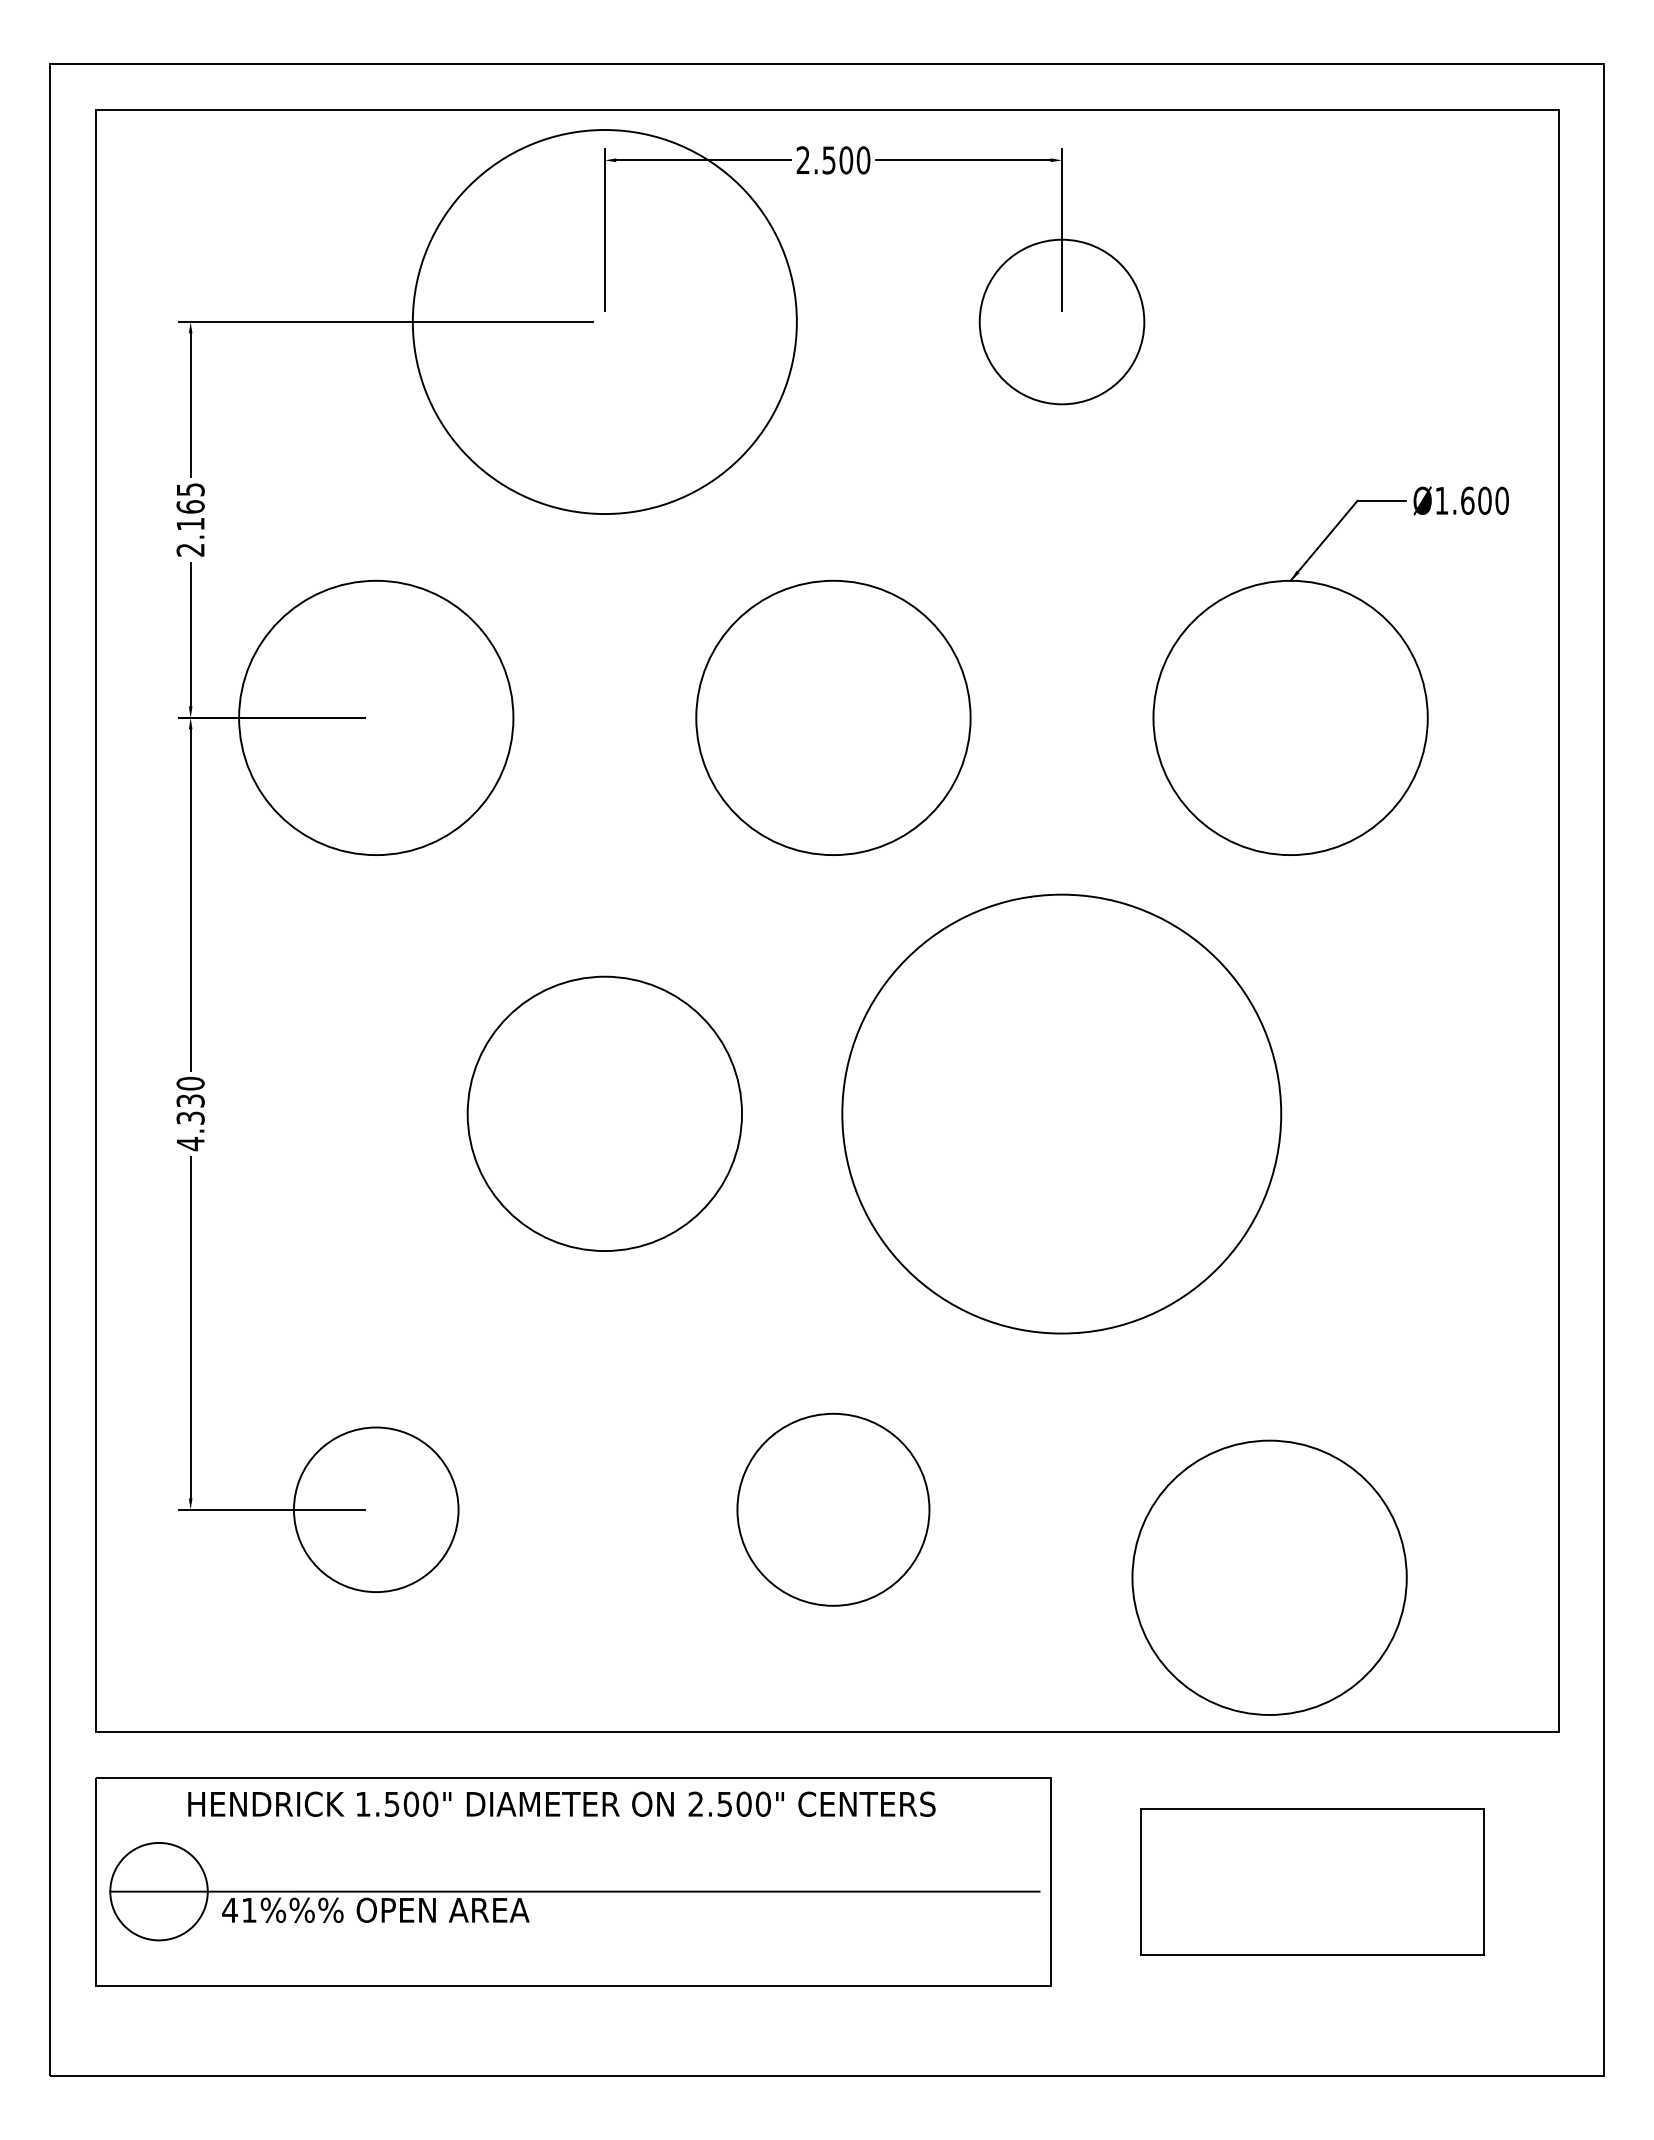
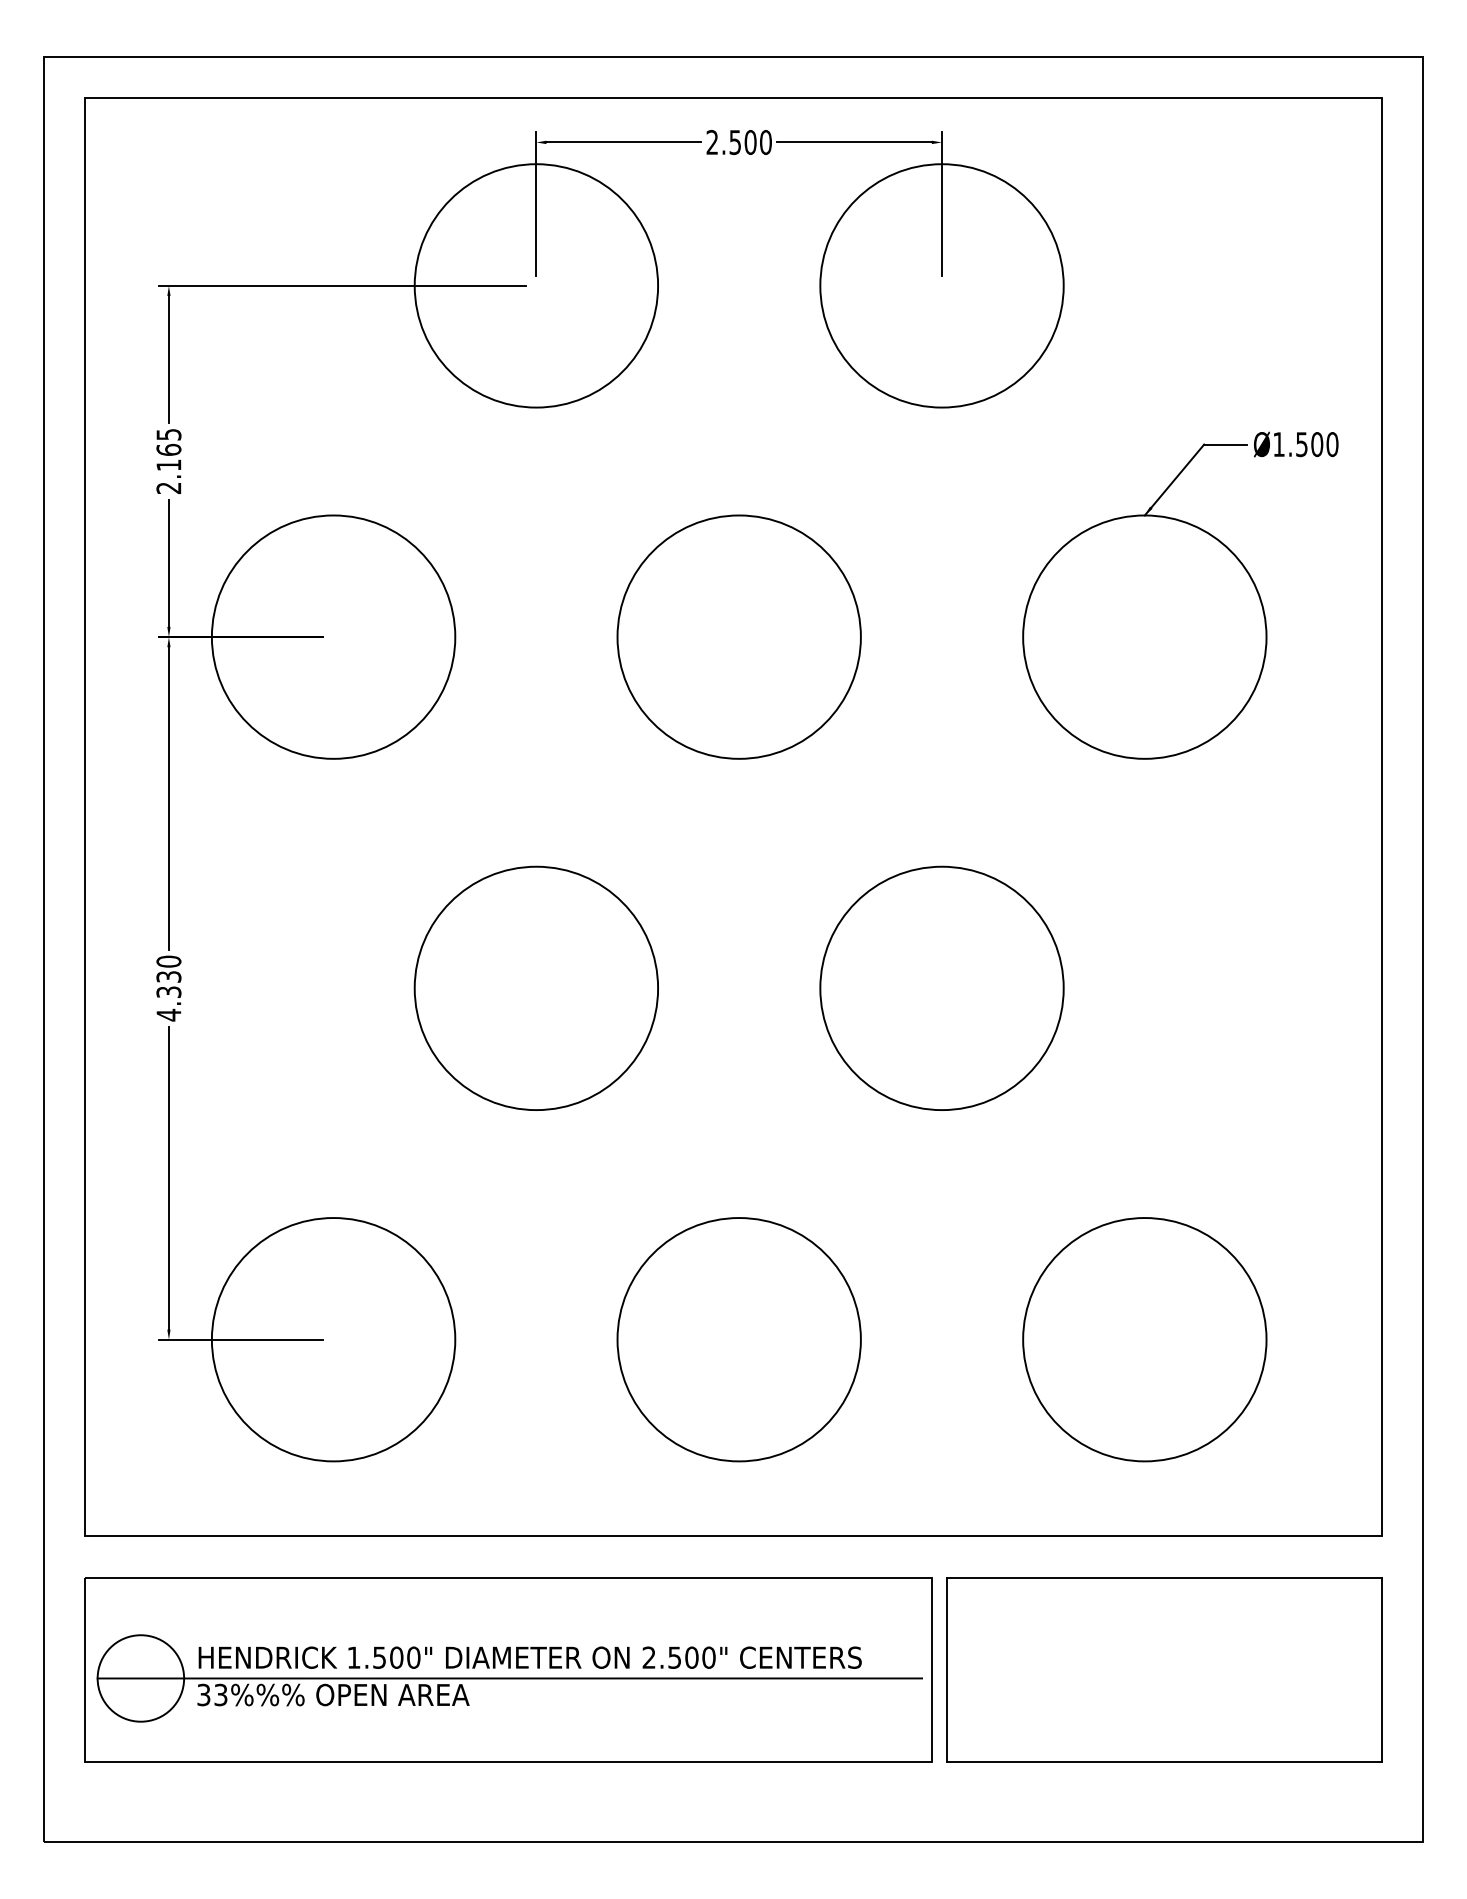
circle: (604, 321) -> (536, 285), size x0.71
circle: (1061, 321) -> (941, 285), size x1.67
text: (1467, 500) -> (1301, 444), Ø1.600 -> Ø1.500
circle: (1062, 1113) -> (942, 988), size x0.62
circle: (376, 1509) -> (333, 1339), size x1.67
circle: (833, 1509) -> (739, 1339), size x1.43
circle: (1269, 1577) -> (1144, 1339), moved
text: (561, 1803) -> (529, 1657), moved
part: (1312, 1881) -> (1164, 1669), size x1.43
text: (239, 1909) -> (212, 1694), 41%%% -> 33%%%

